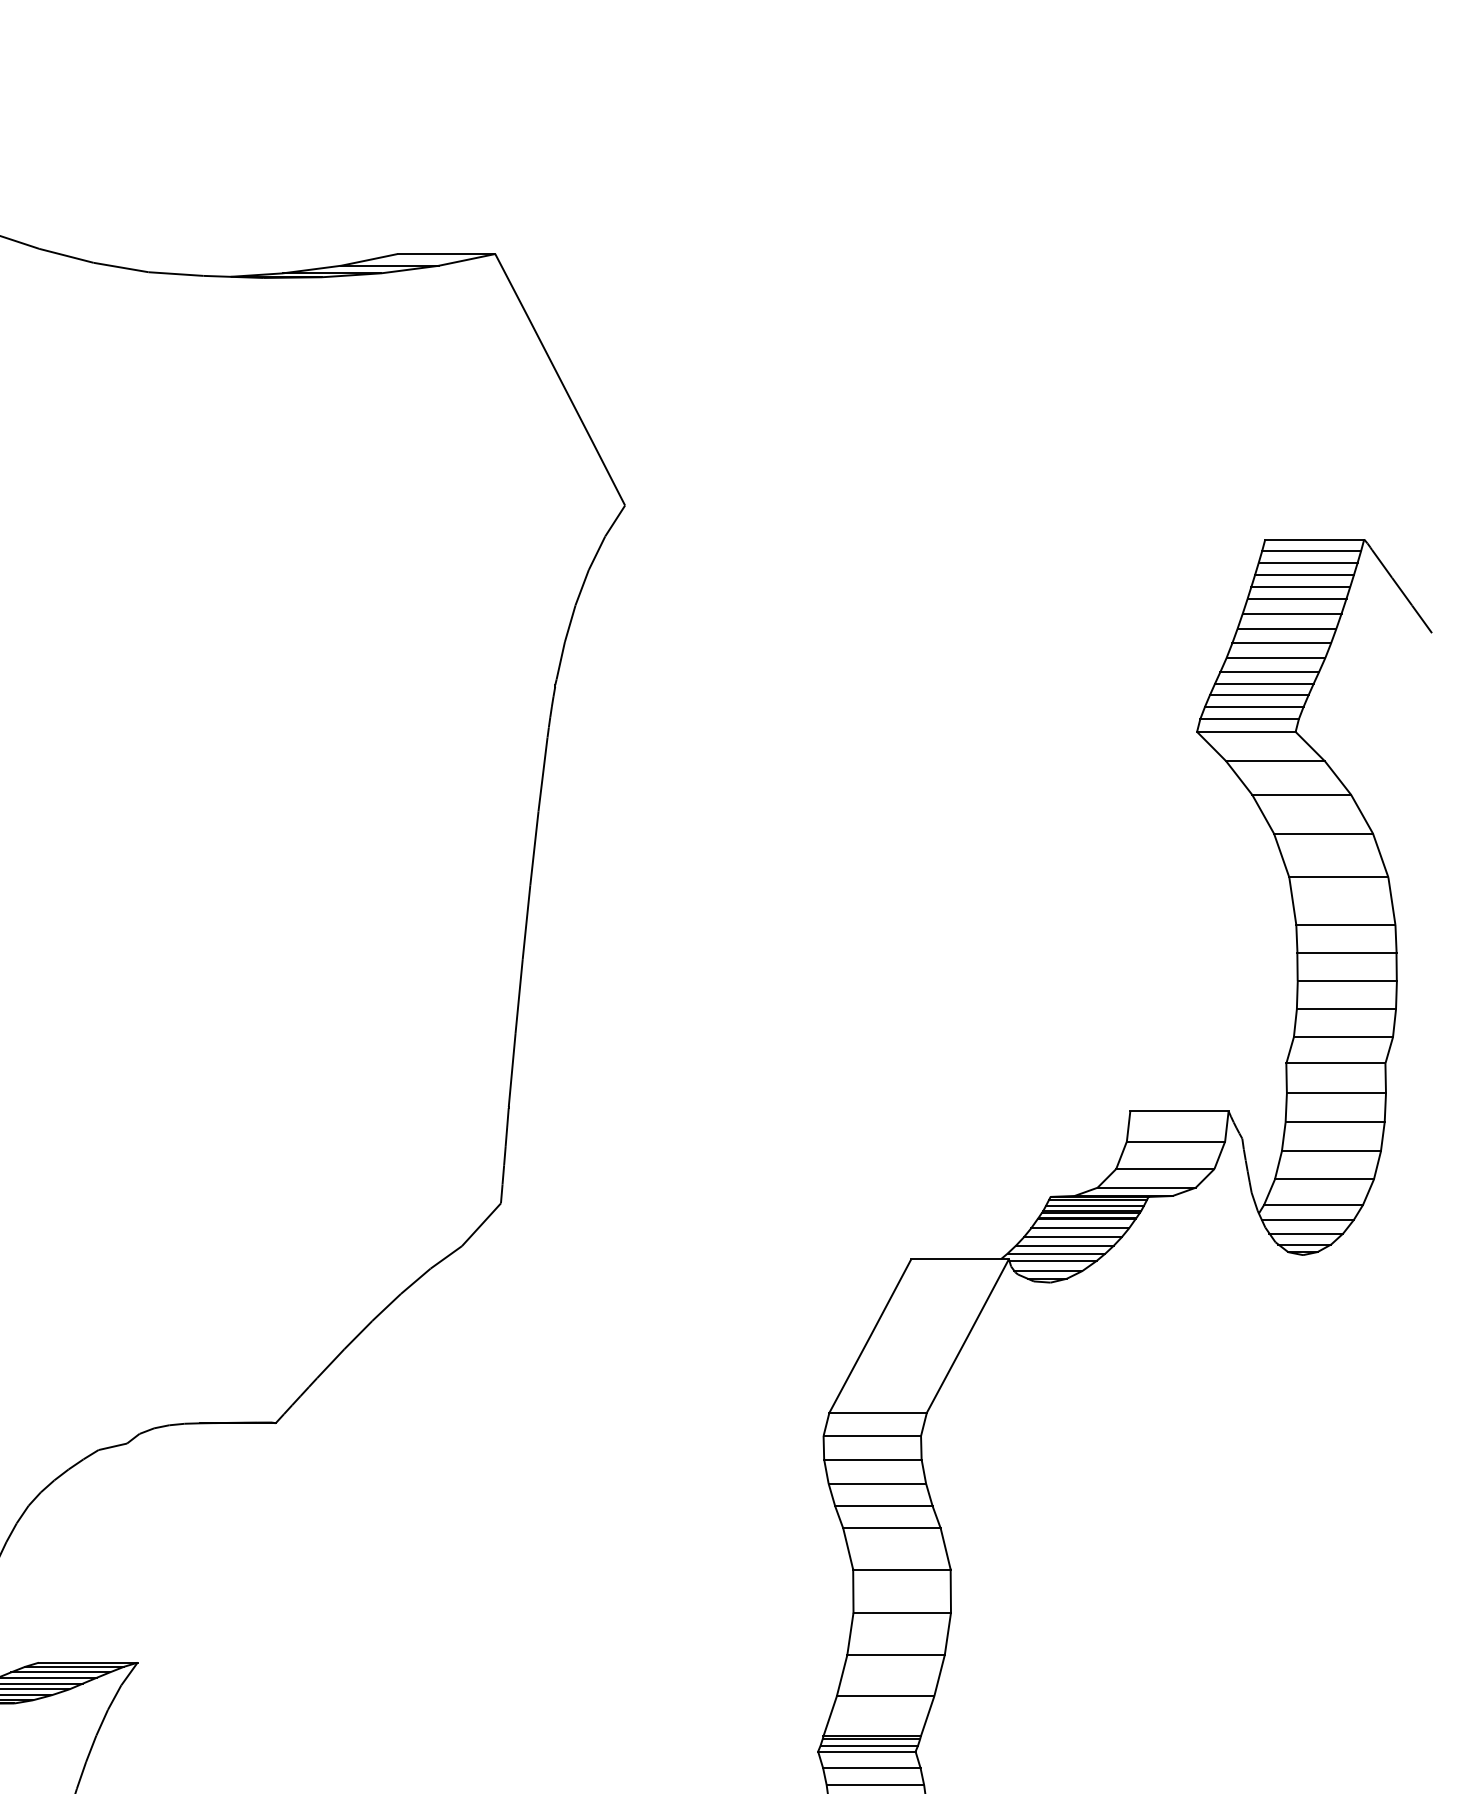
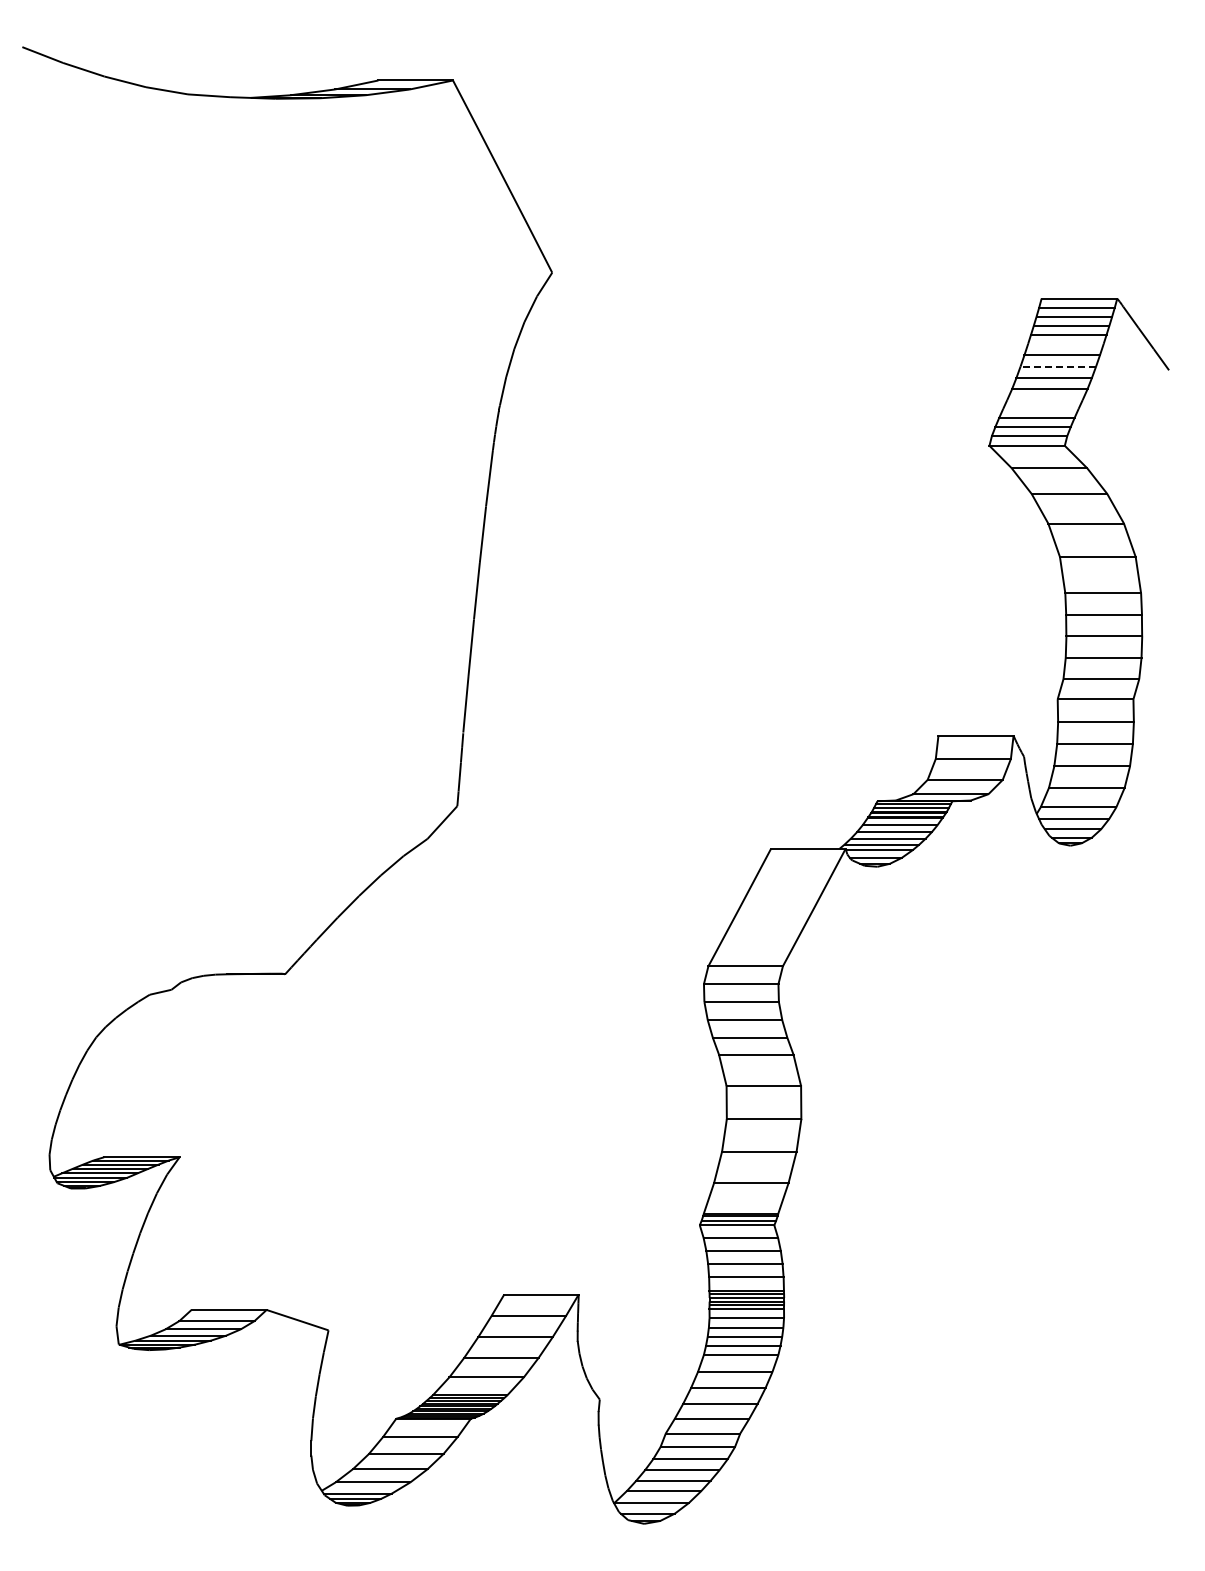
line: (1296, 598) -> (1065, 343), removed
line: (1287, 628) -> (1058, 366), solid -> dashed
line: (1269, 672) -> (1044, 400), removed
line: (1263, 683) -> (1040, 408), removed

